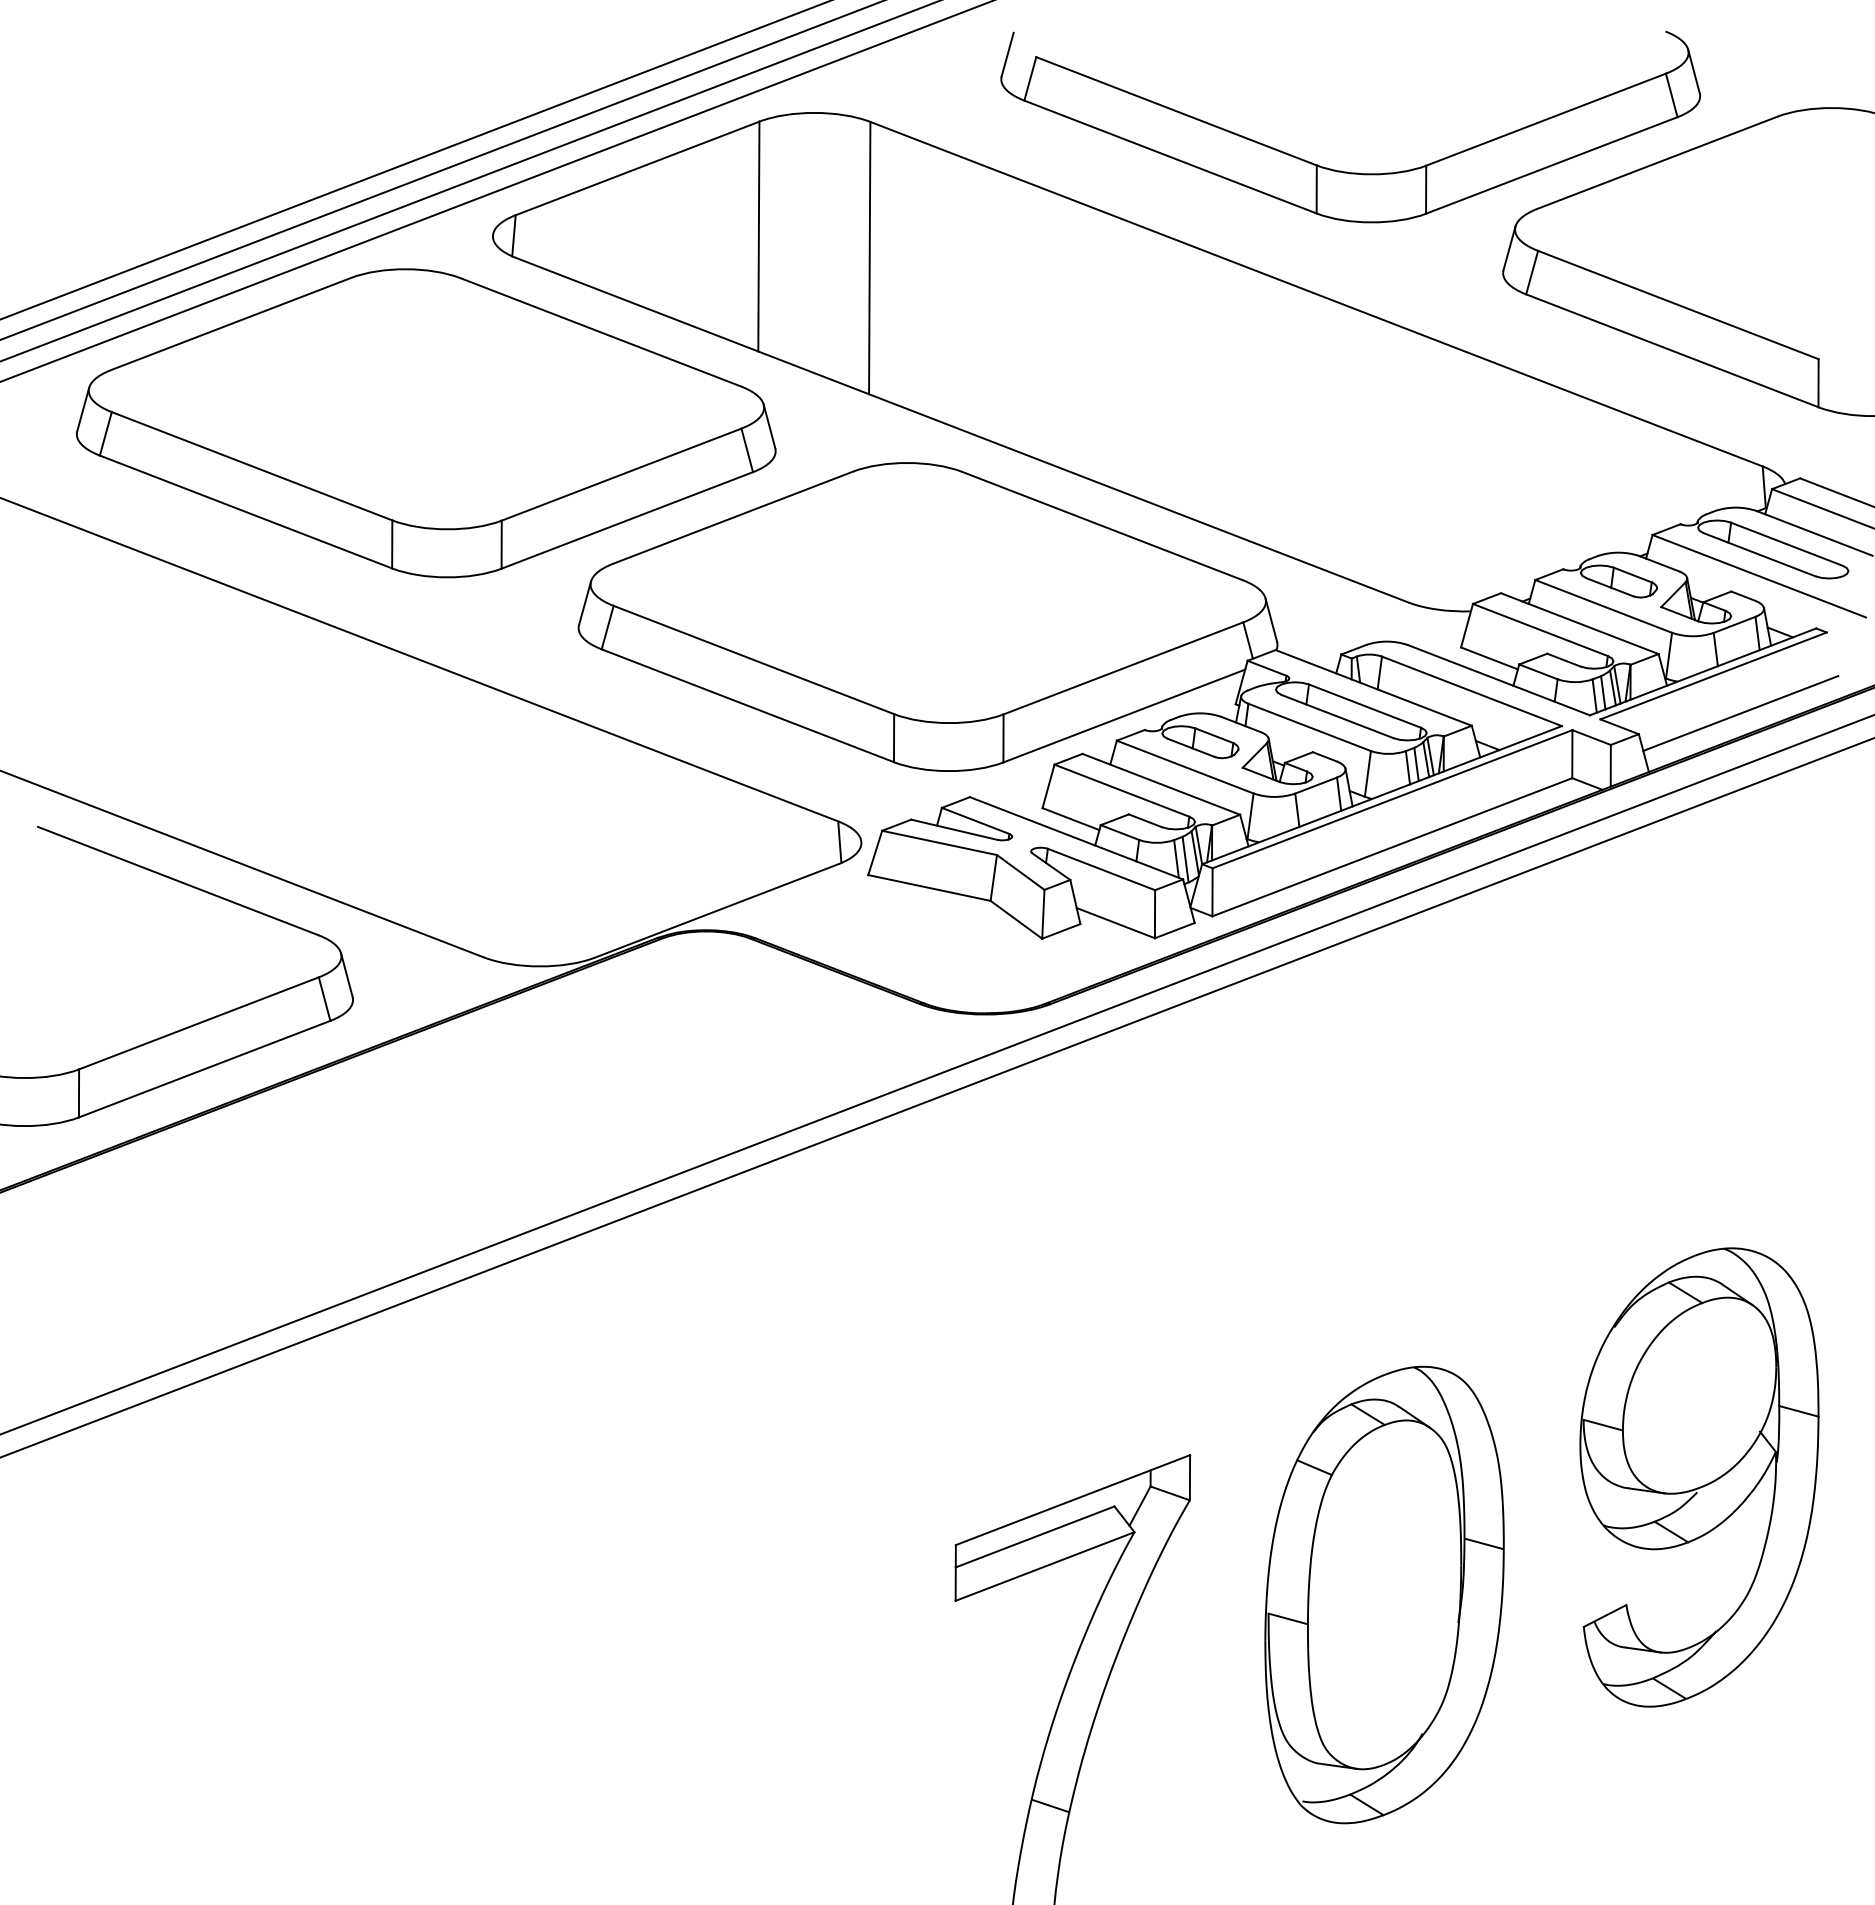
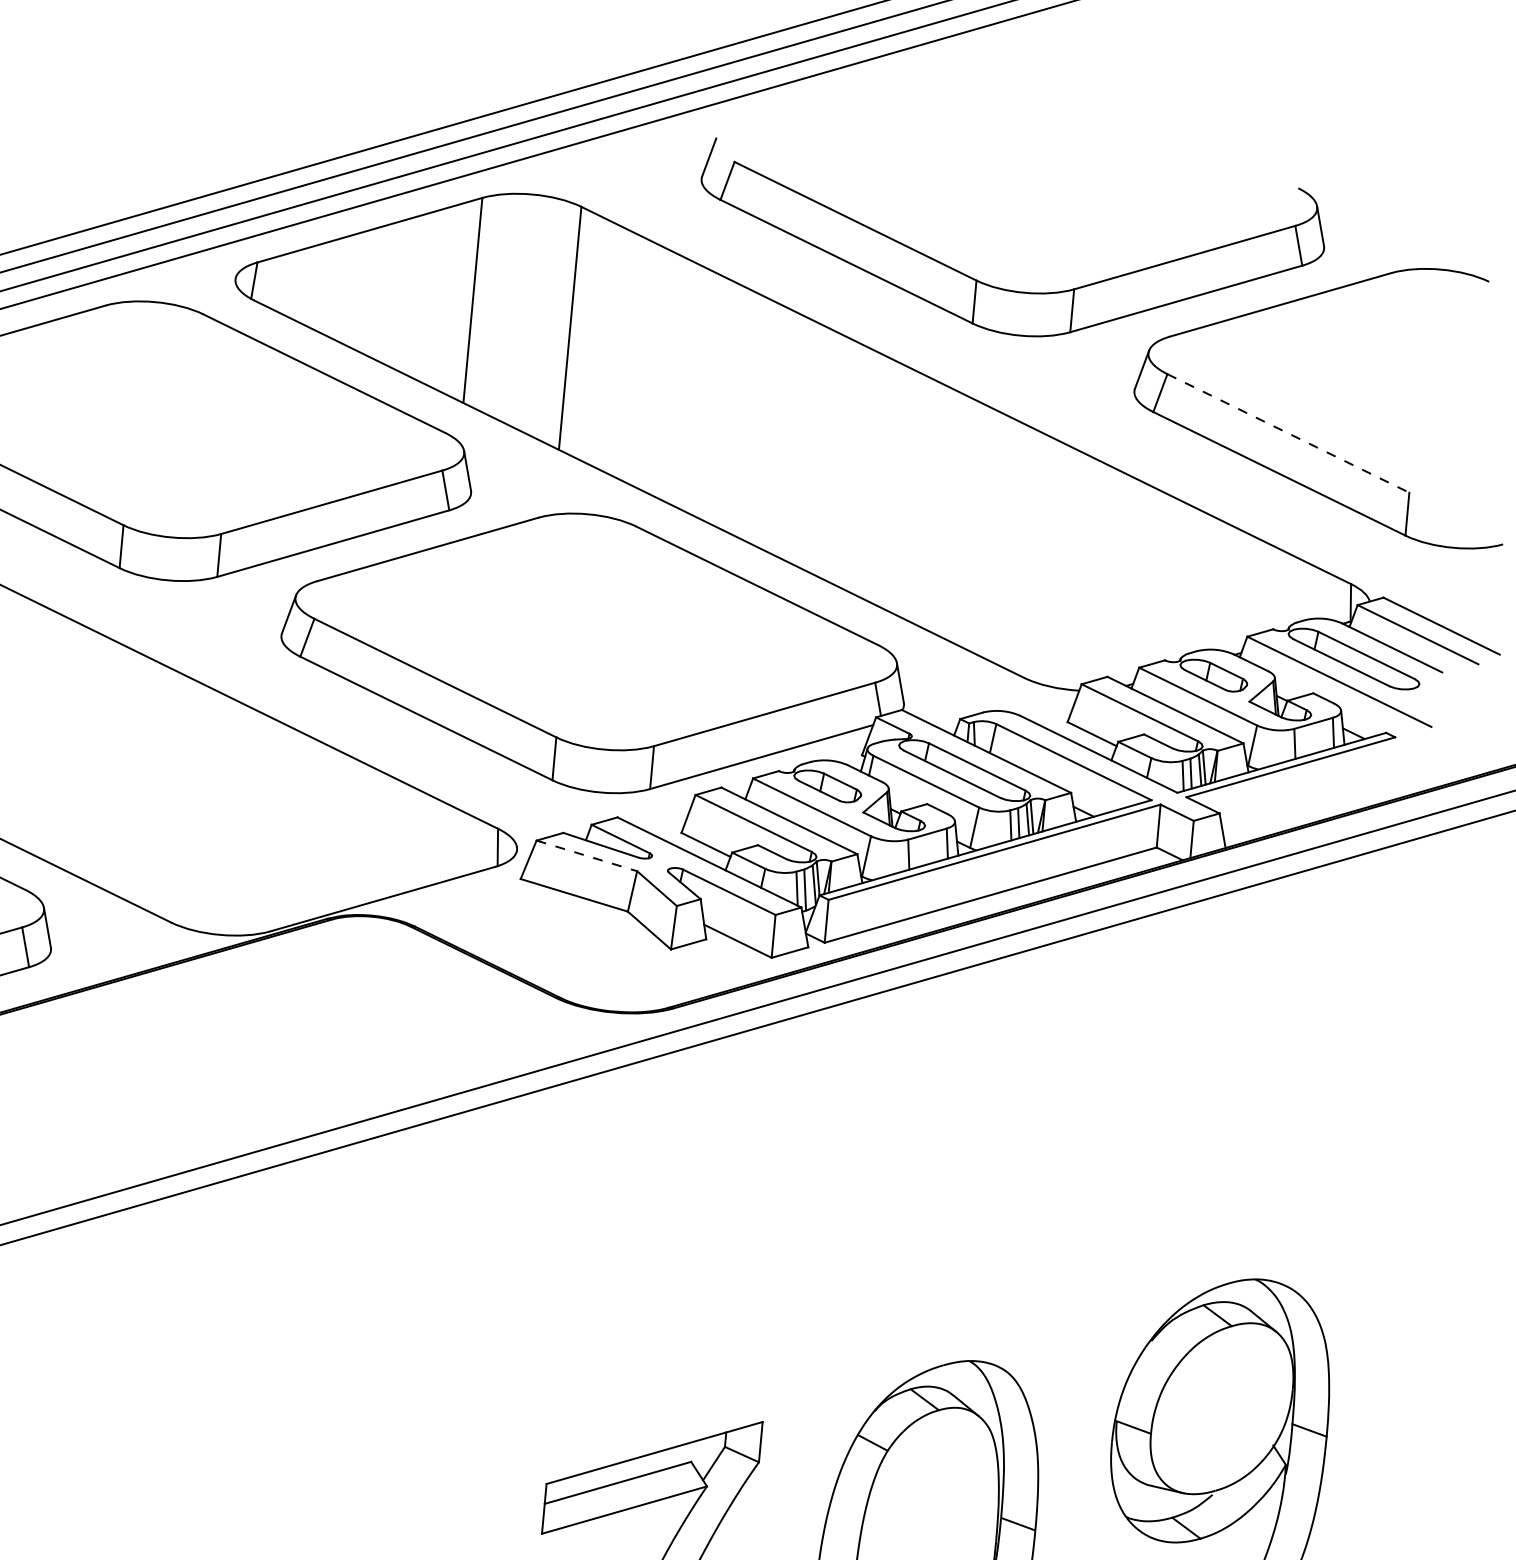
line: (1678, 305) -> (1288, 433), solid -> dashed
line: (1740, 713) -> (1311, 802), removed
line: (939, 842) -> (586, 855), solid -> dashed

